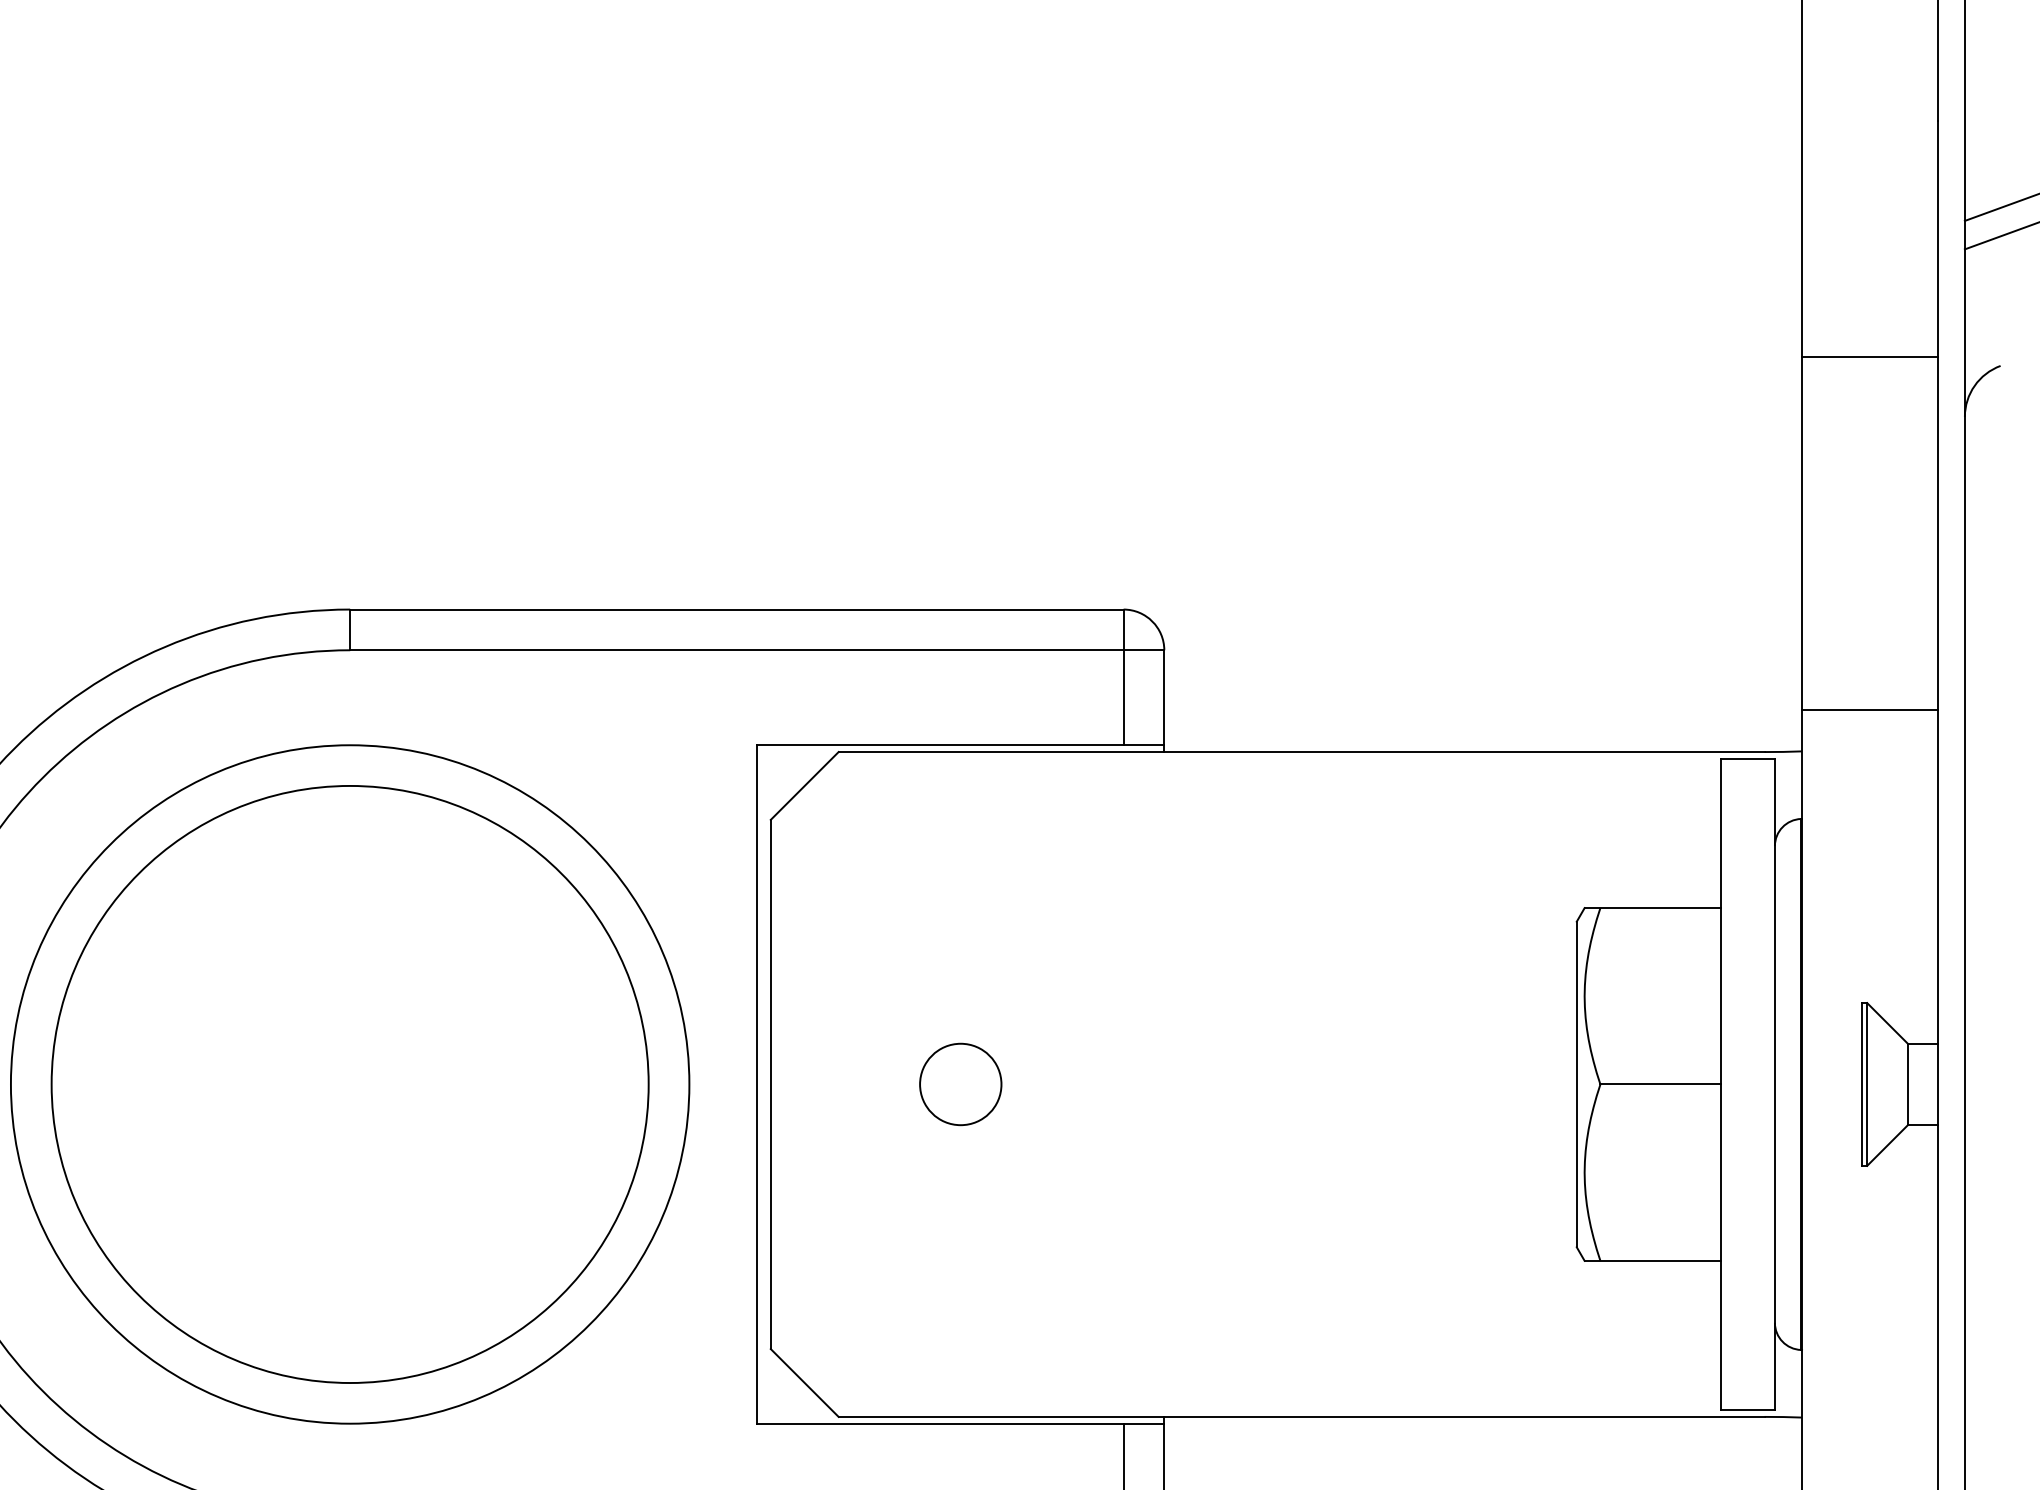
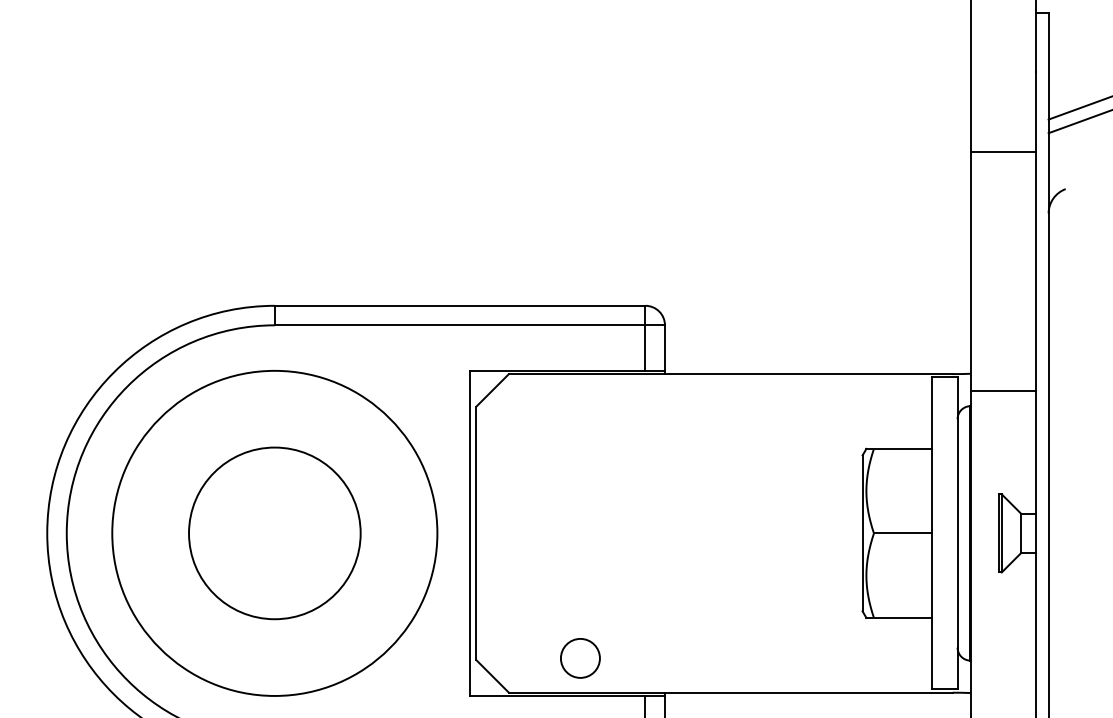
line: (1868, 356) -> (1002, 151), moved
line: (1868, 709) -> (1002, 390), moved
circle: (349, 1084) -> (274, 533), size x0.6
circle: (960, 1084) -> (580, 658), moved

